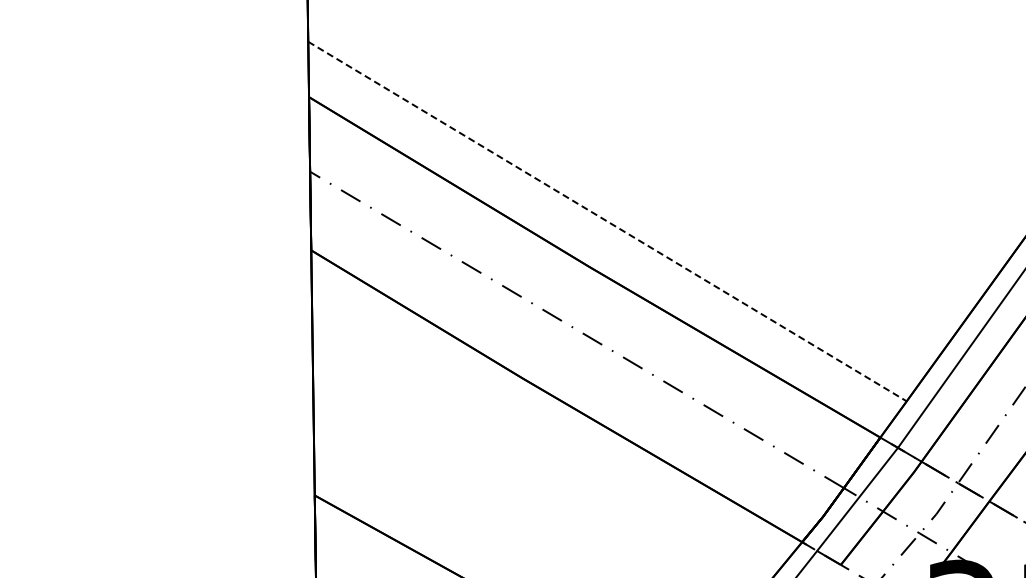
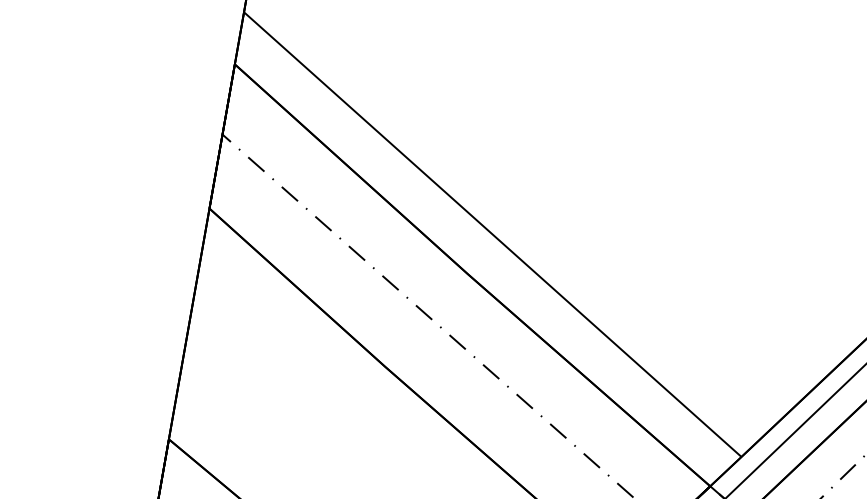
line: (607, 221) -> (492, 234), dashed -> solid

